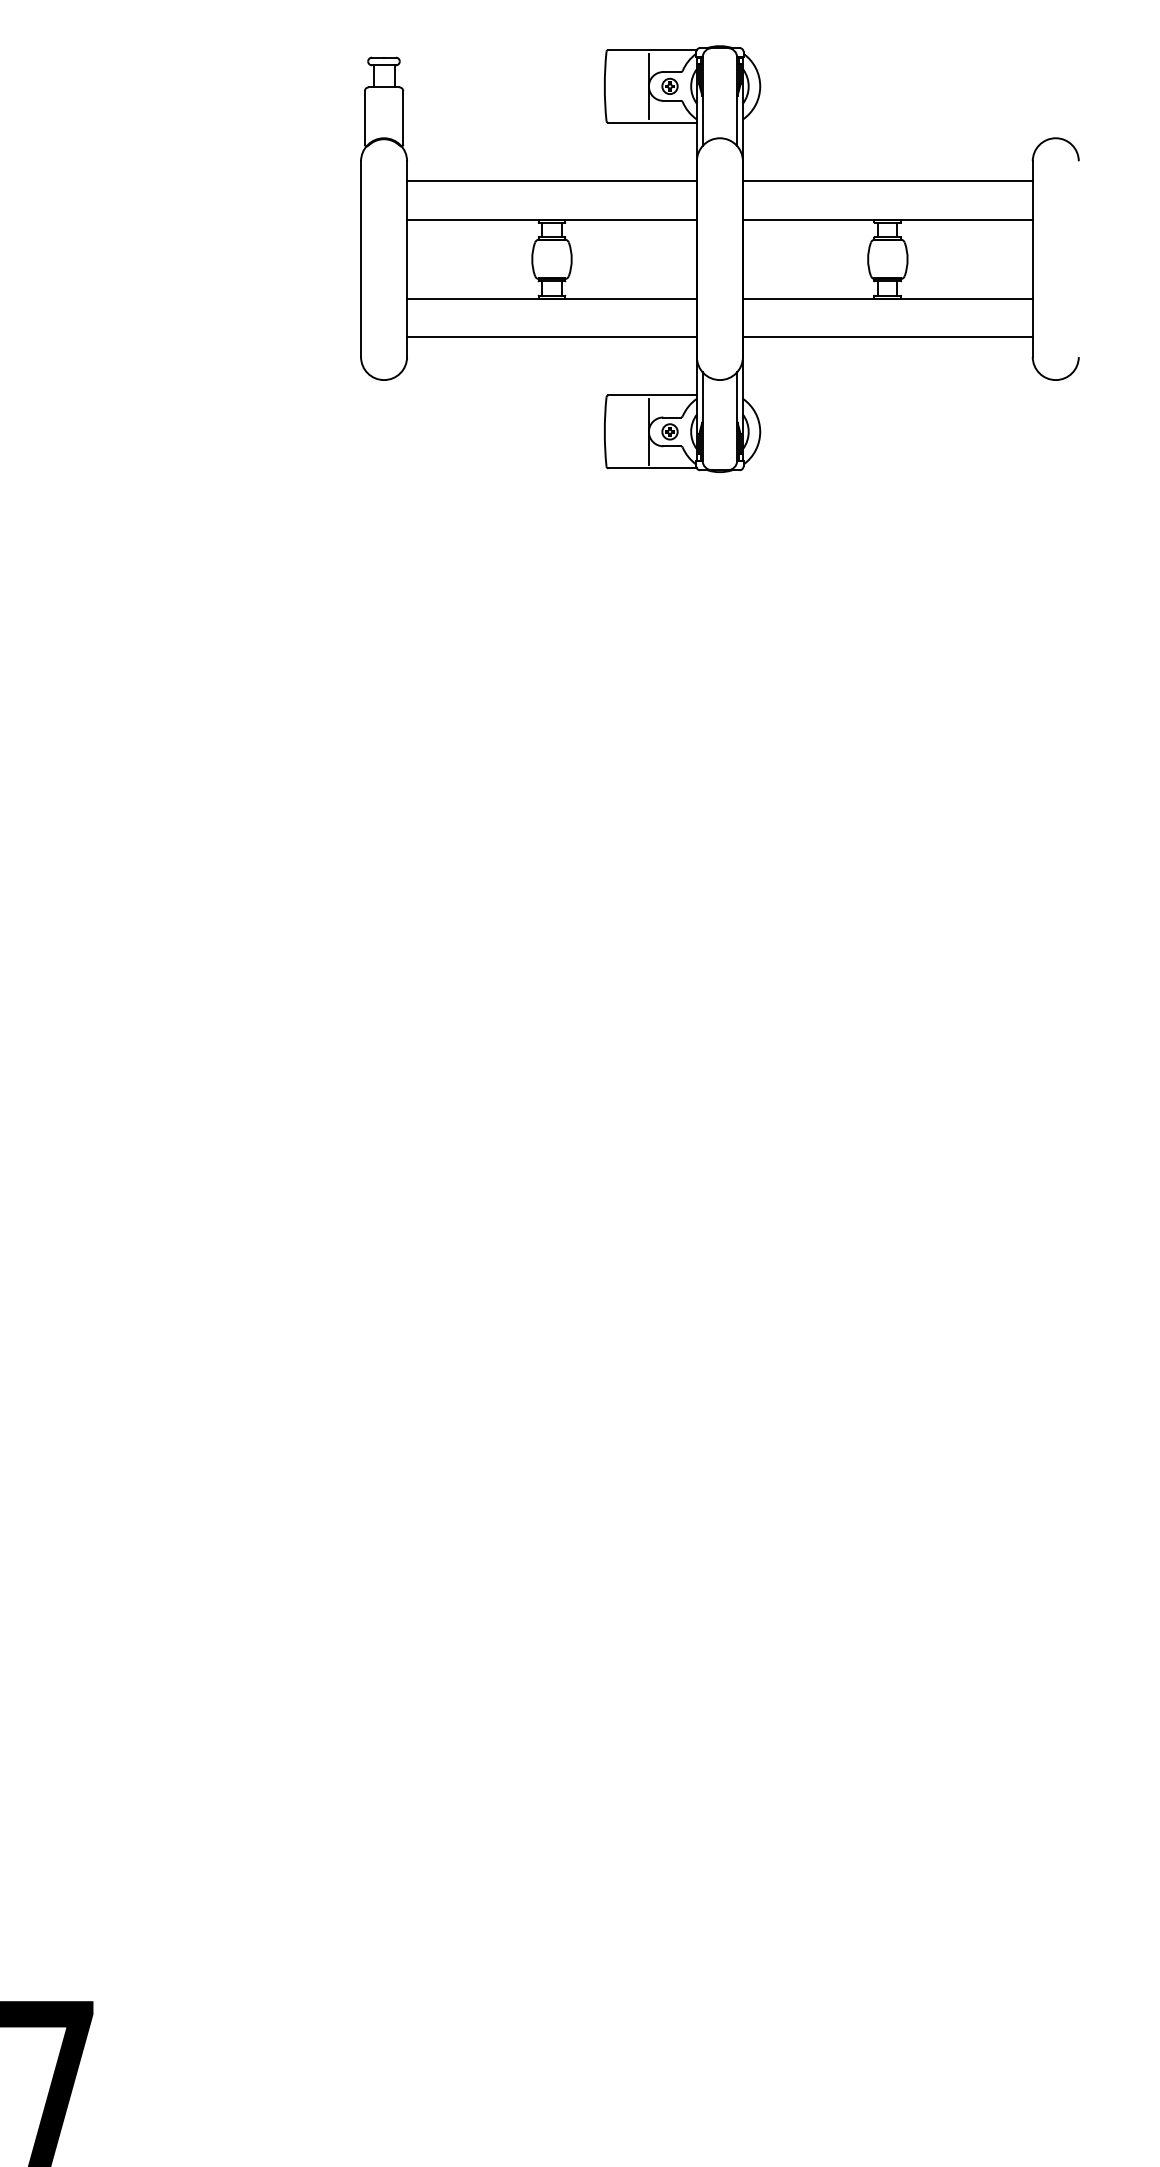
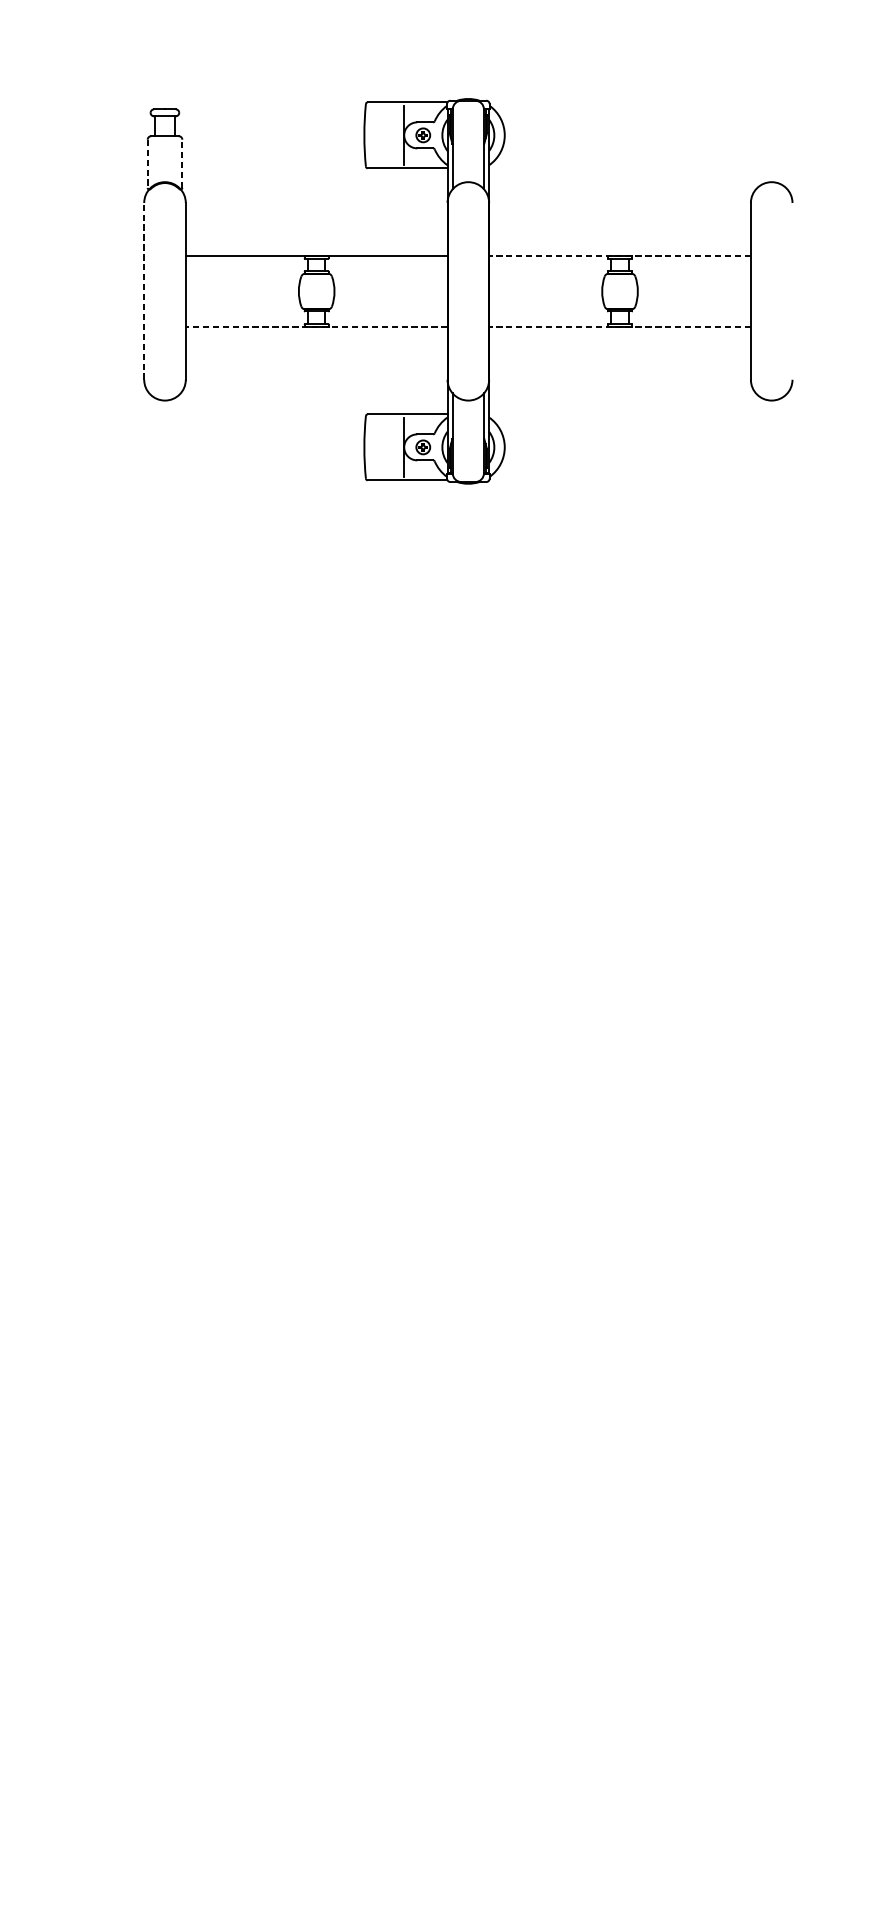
line: (364, 117) -> (147, 163), solid -> dashed
line: (403, 117) -> (182, 163), solid -> dashed
line: (551, 181) -> (316, 221), removed
line: (887, 181) -> (619, 221), removed
line: (887, 219) -> (619, 255), solid -> dashed
line: (361, 259) -> (144, 291), solid -> dashed
line: (552, 298) -> (317, 326), solid -> dashed
line: (887, 298) -> (619, 326), solid -> dashed
line: (551, 336) -> (316, 361), removed
line: (887, 336) -> (619, 361), removed

